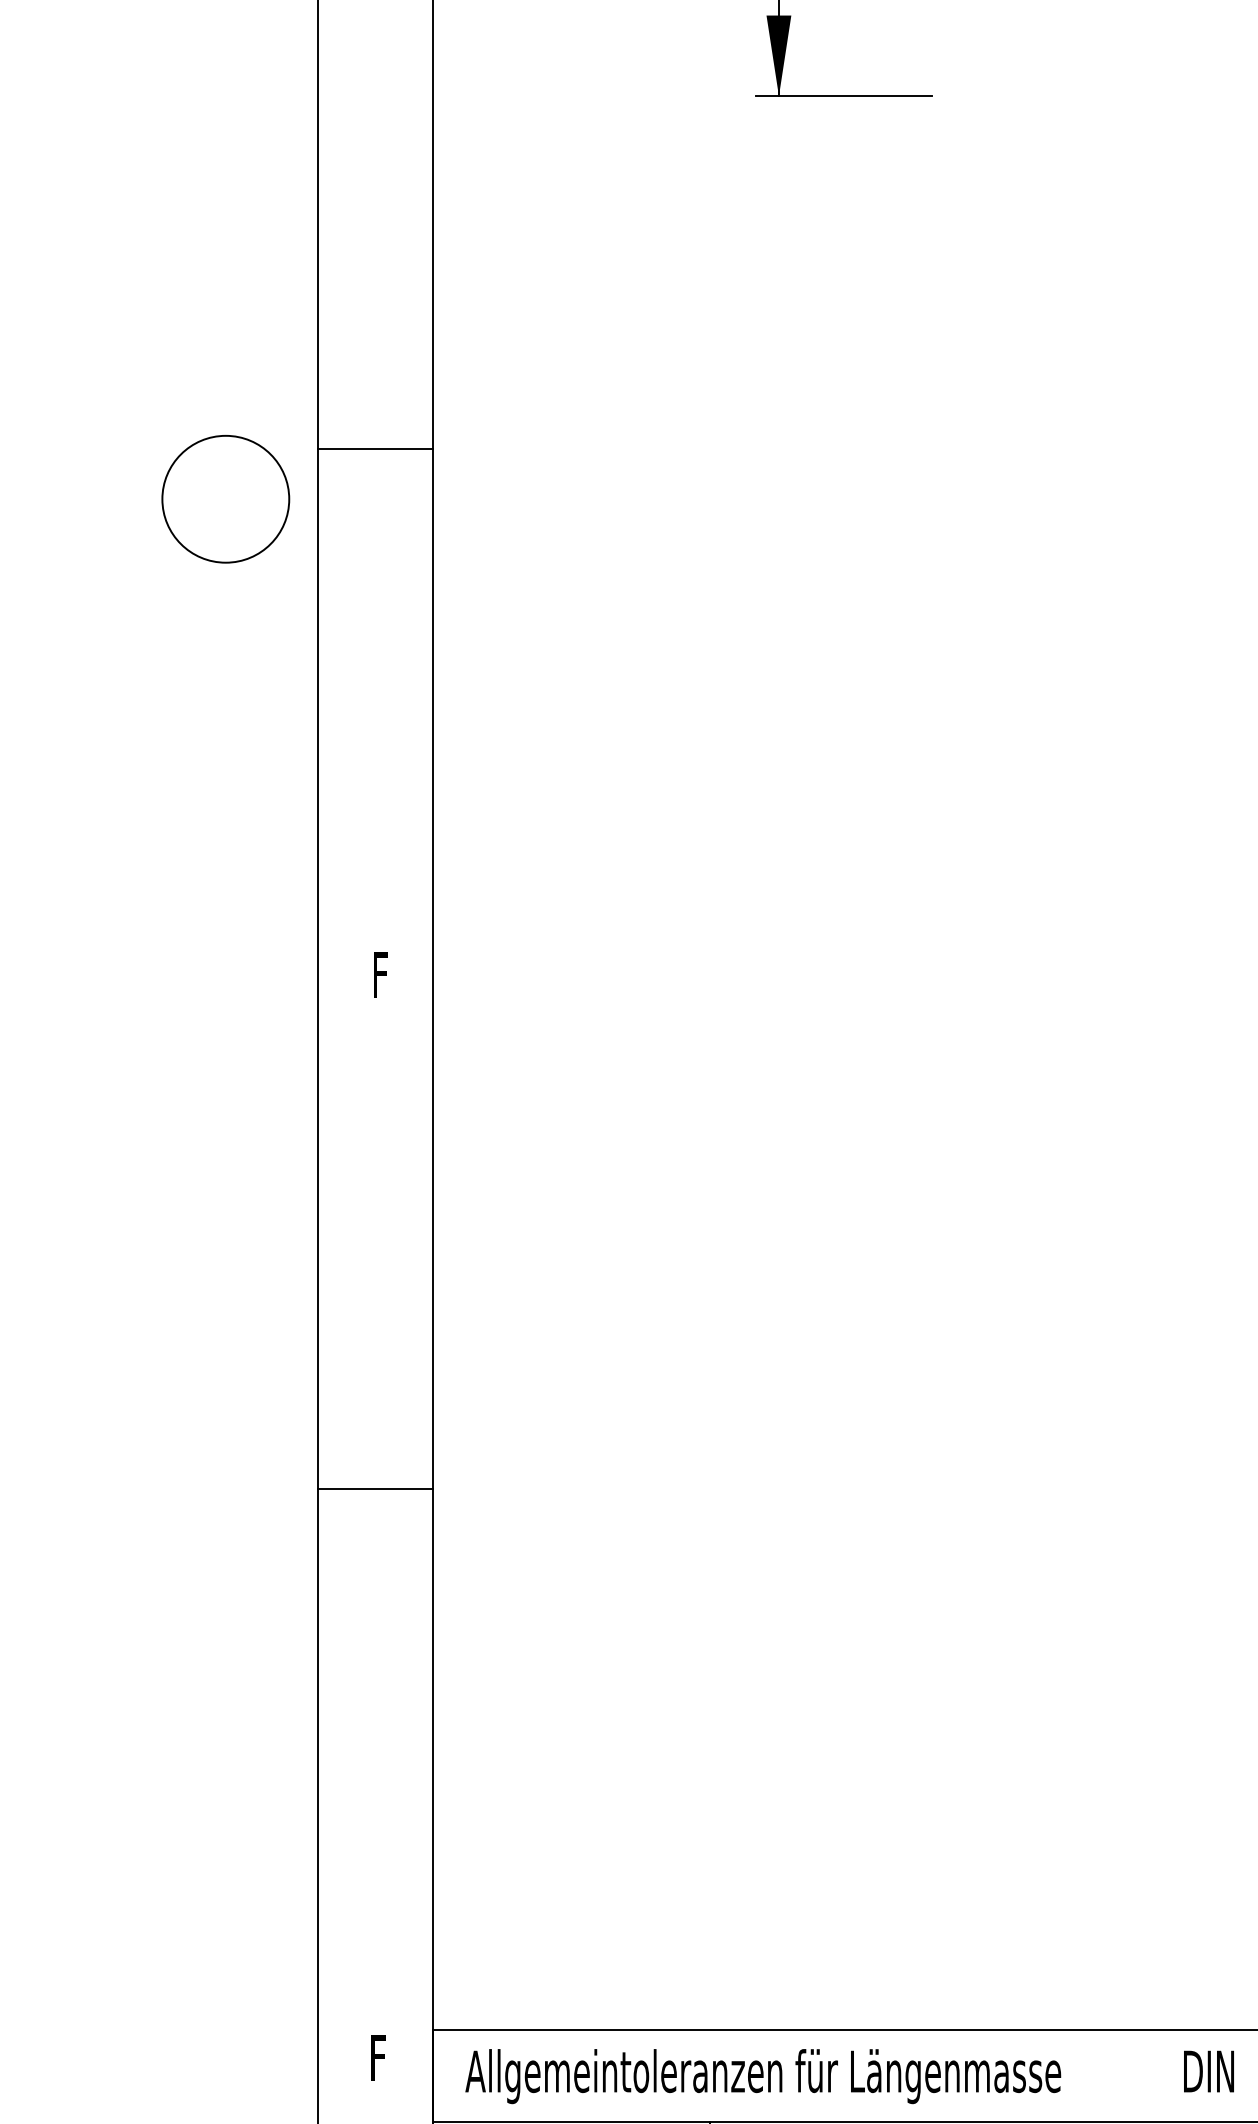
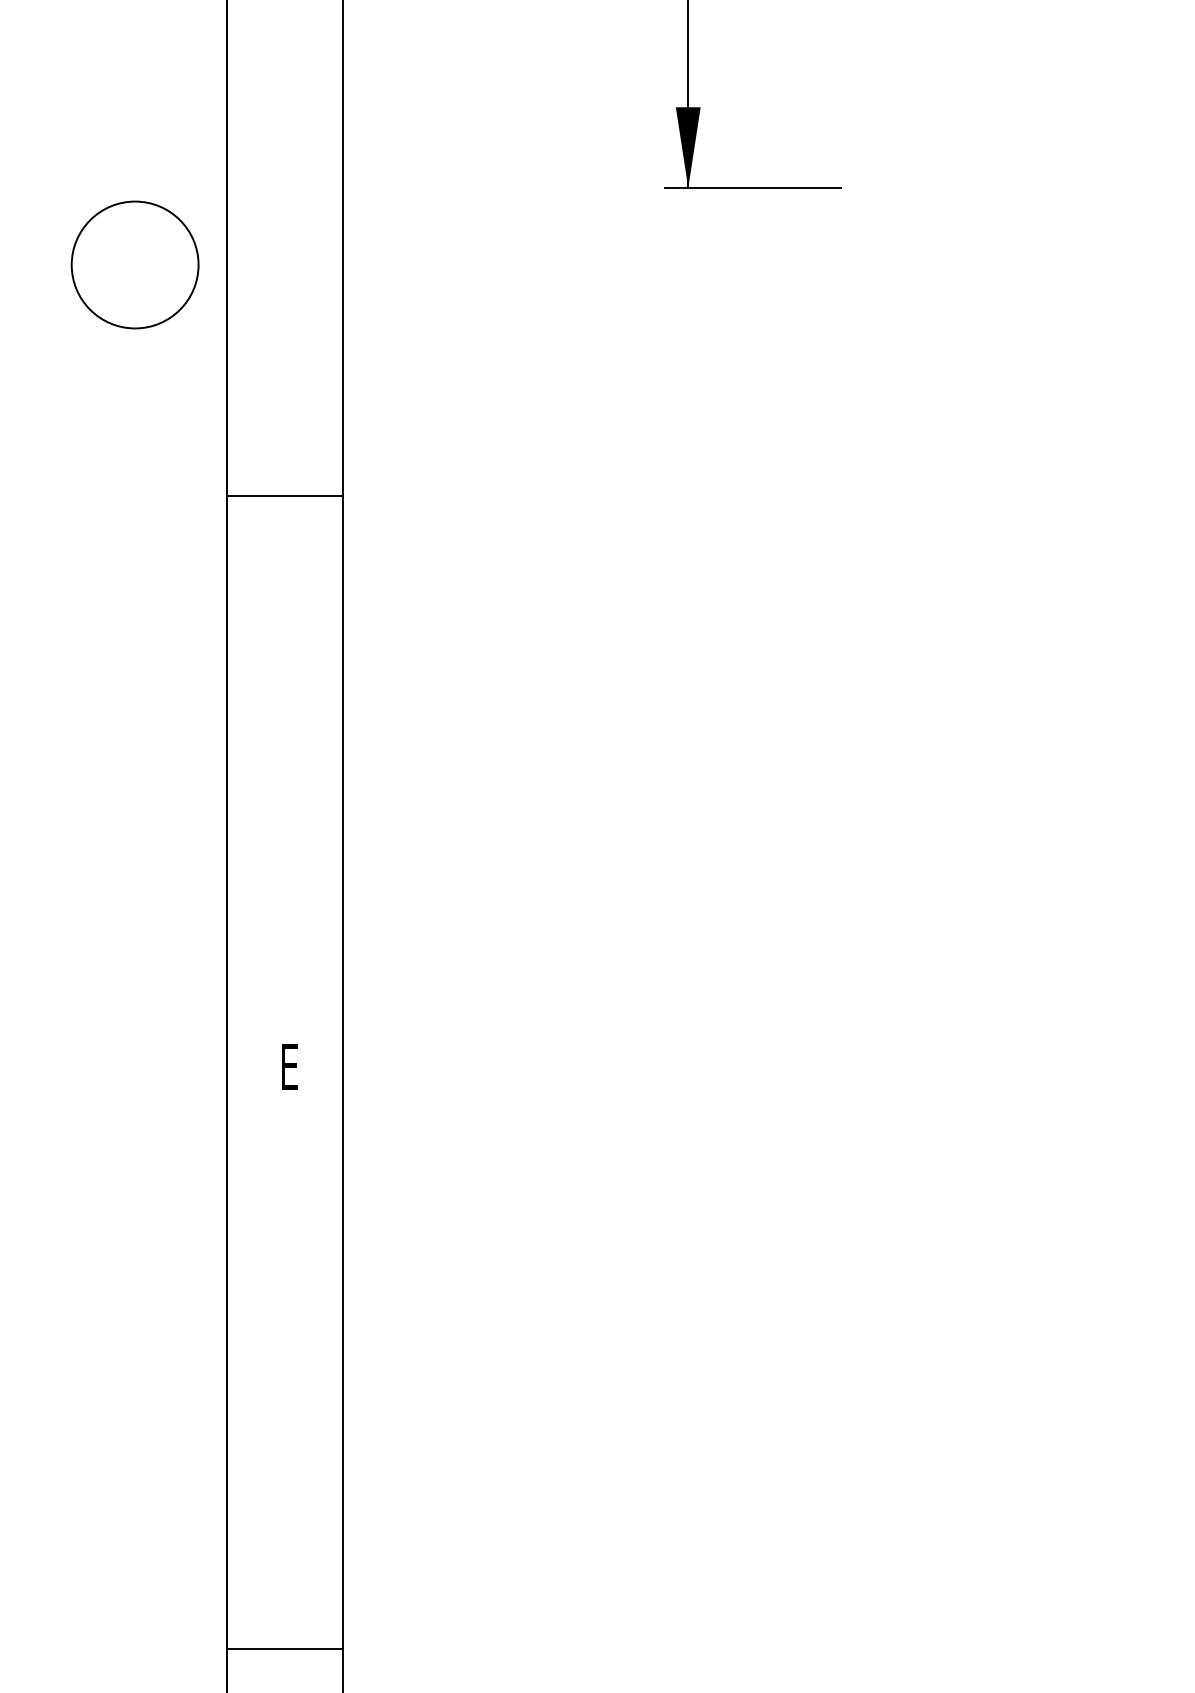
line: (375, 448) -> (284, 495), moved
circle: (225, 499) -> (134, 265), moved
text: (380, 974) -> (289, 1066), F -> E
line: (375, 1489) -> (284, 1649), moved

